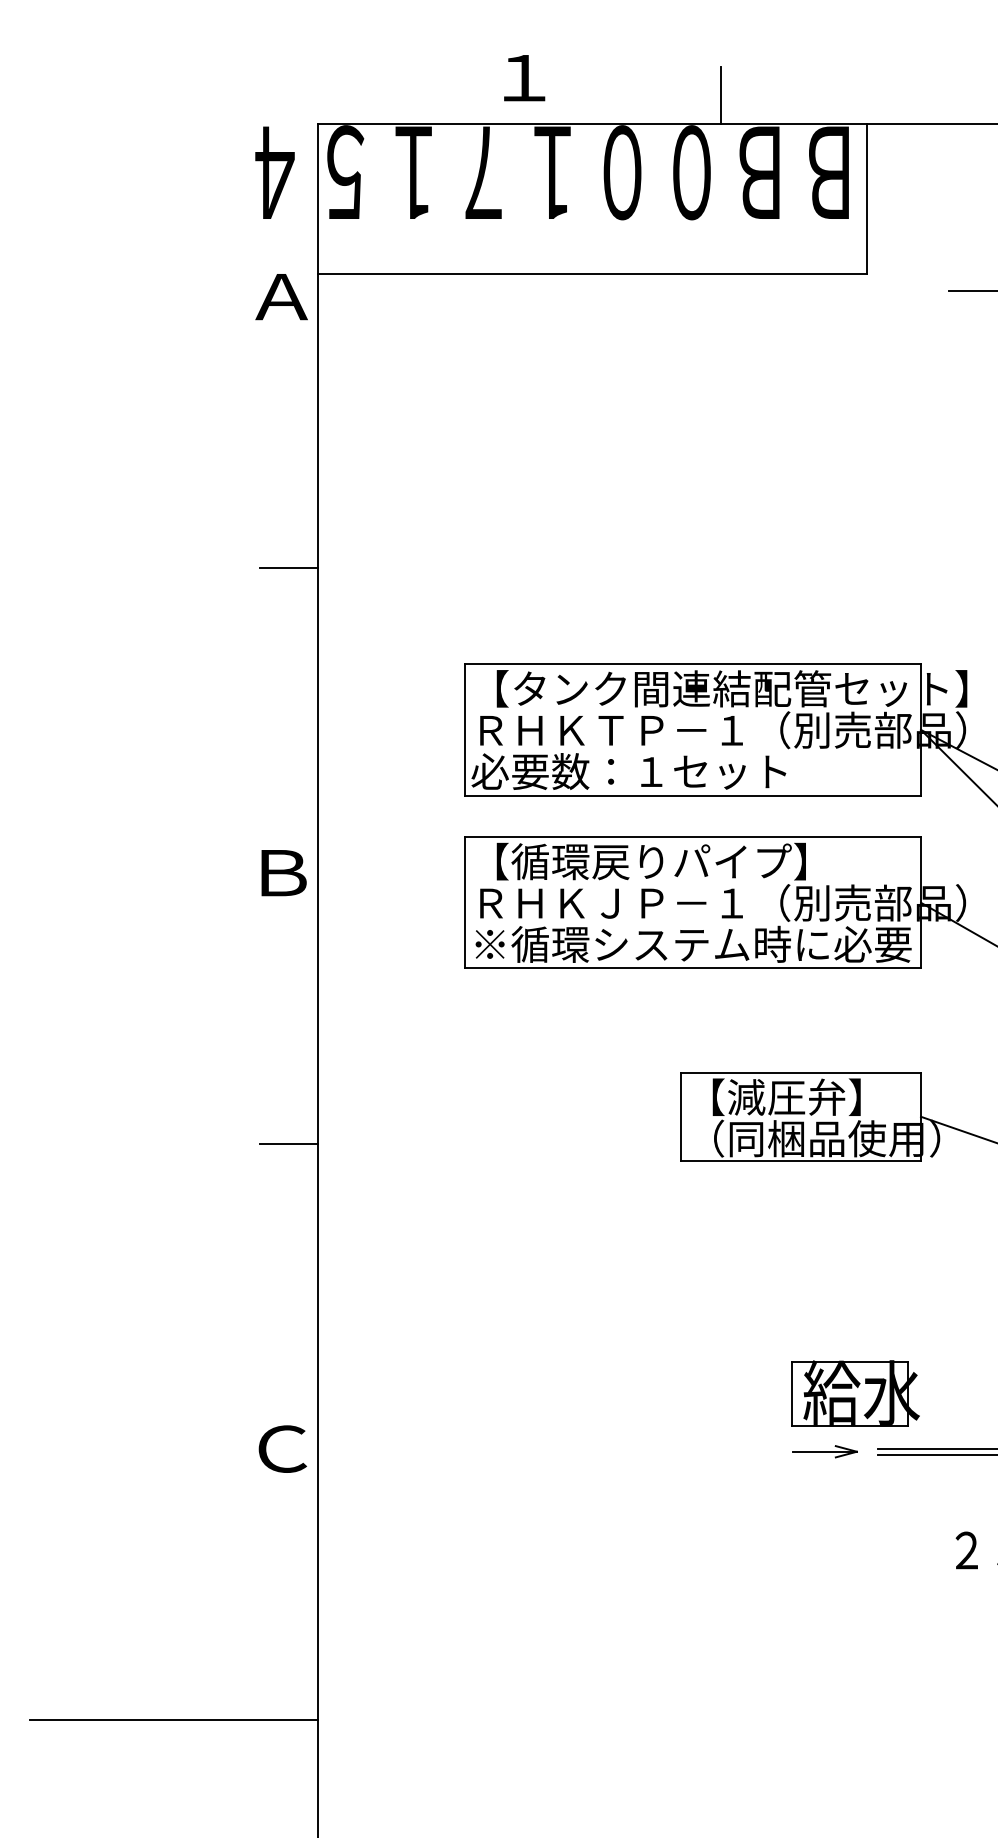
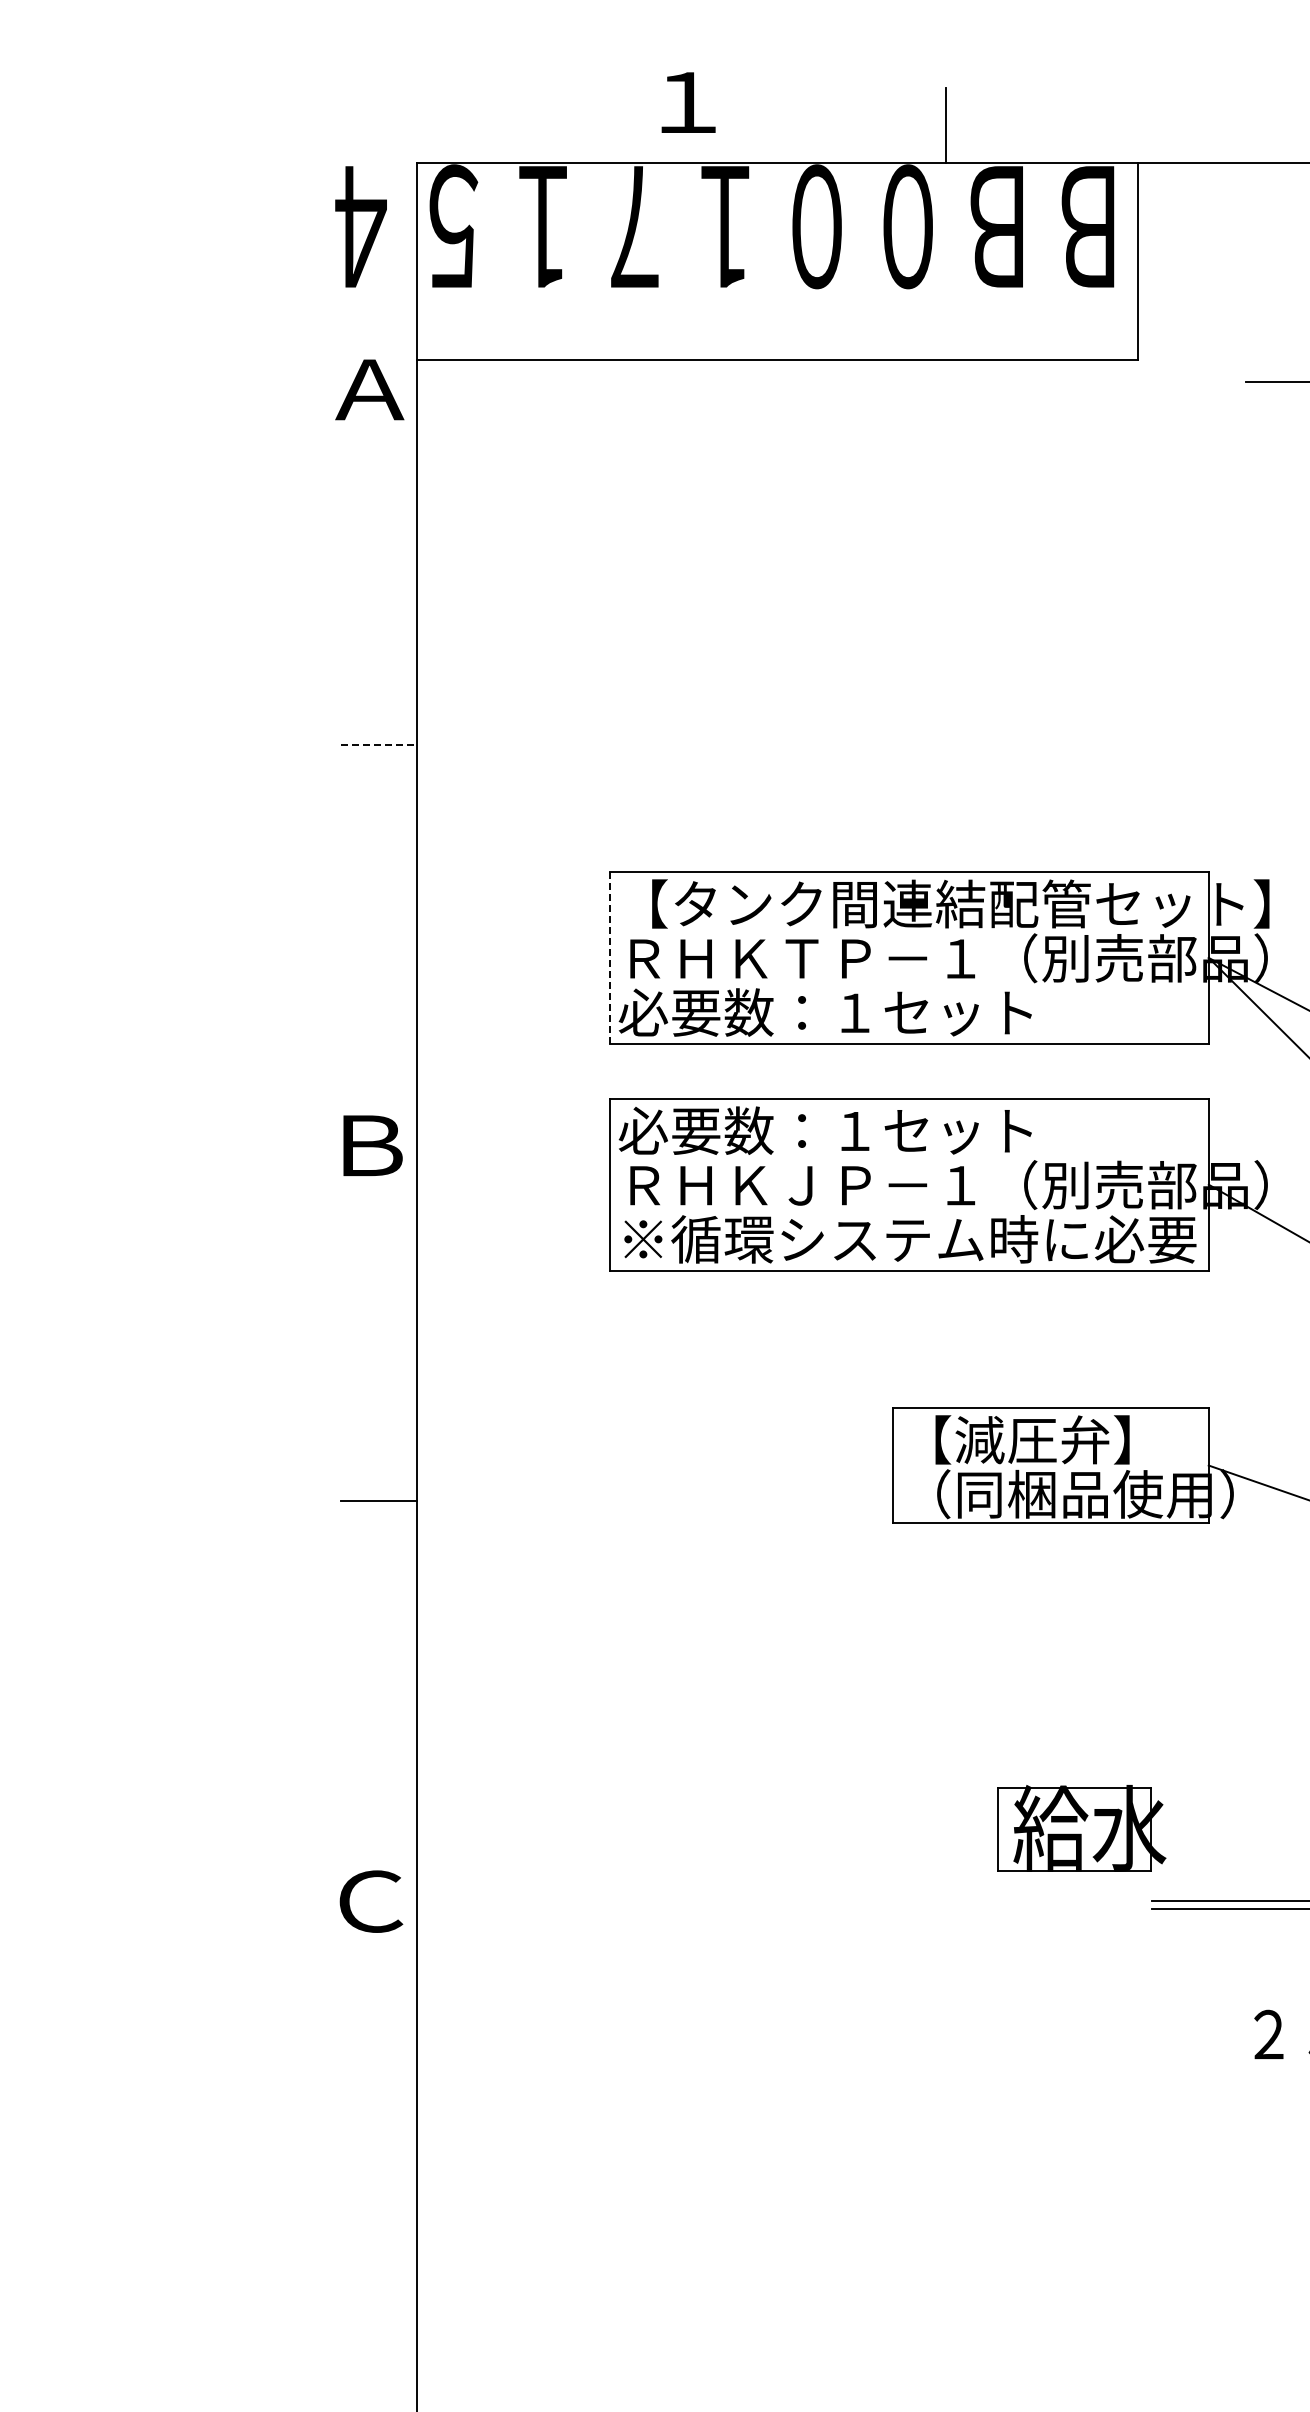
line: (289, 568) -> (379, 745), solid -> dashed
line: (464, 730) -> (609, 958), solid -> dashed
text: (638, 861) -> (837, 1130), 【循環戻りパイプ】 -> 必要数：１セット
part: (855, 1393) -> (1081, 1828), moved
part: (824, 1451) -> (1082, 1904), removed
line: (173, 1720) -> (228, 2257), removed

